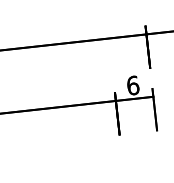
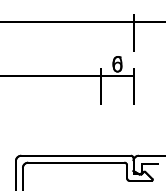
text: (133, 85) -> (117, 64), 6 -> 0

